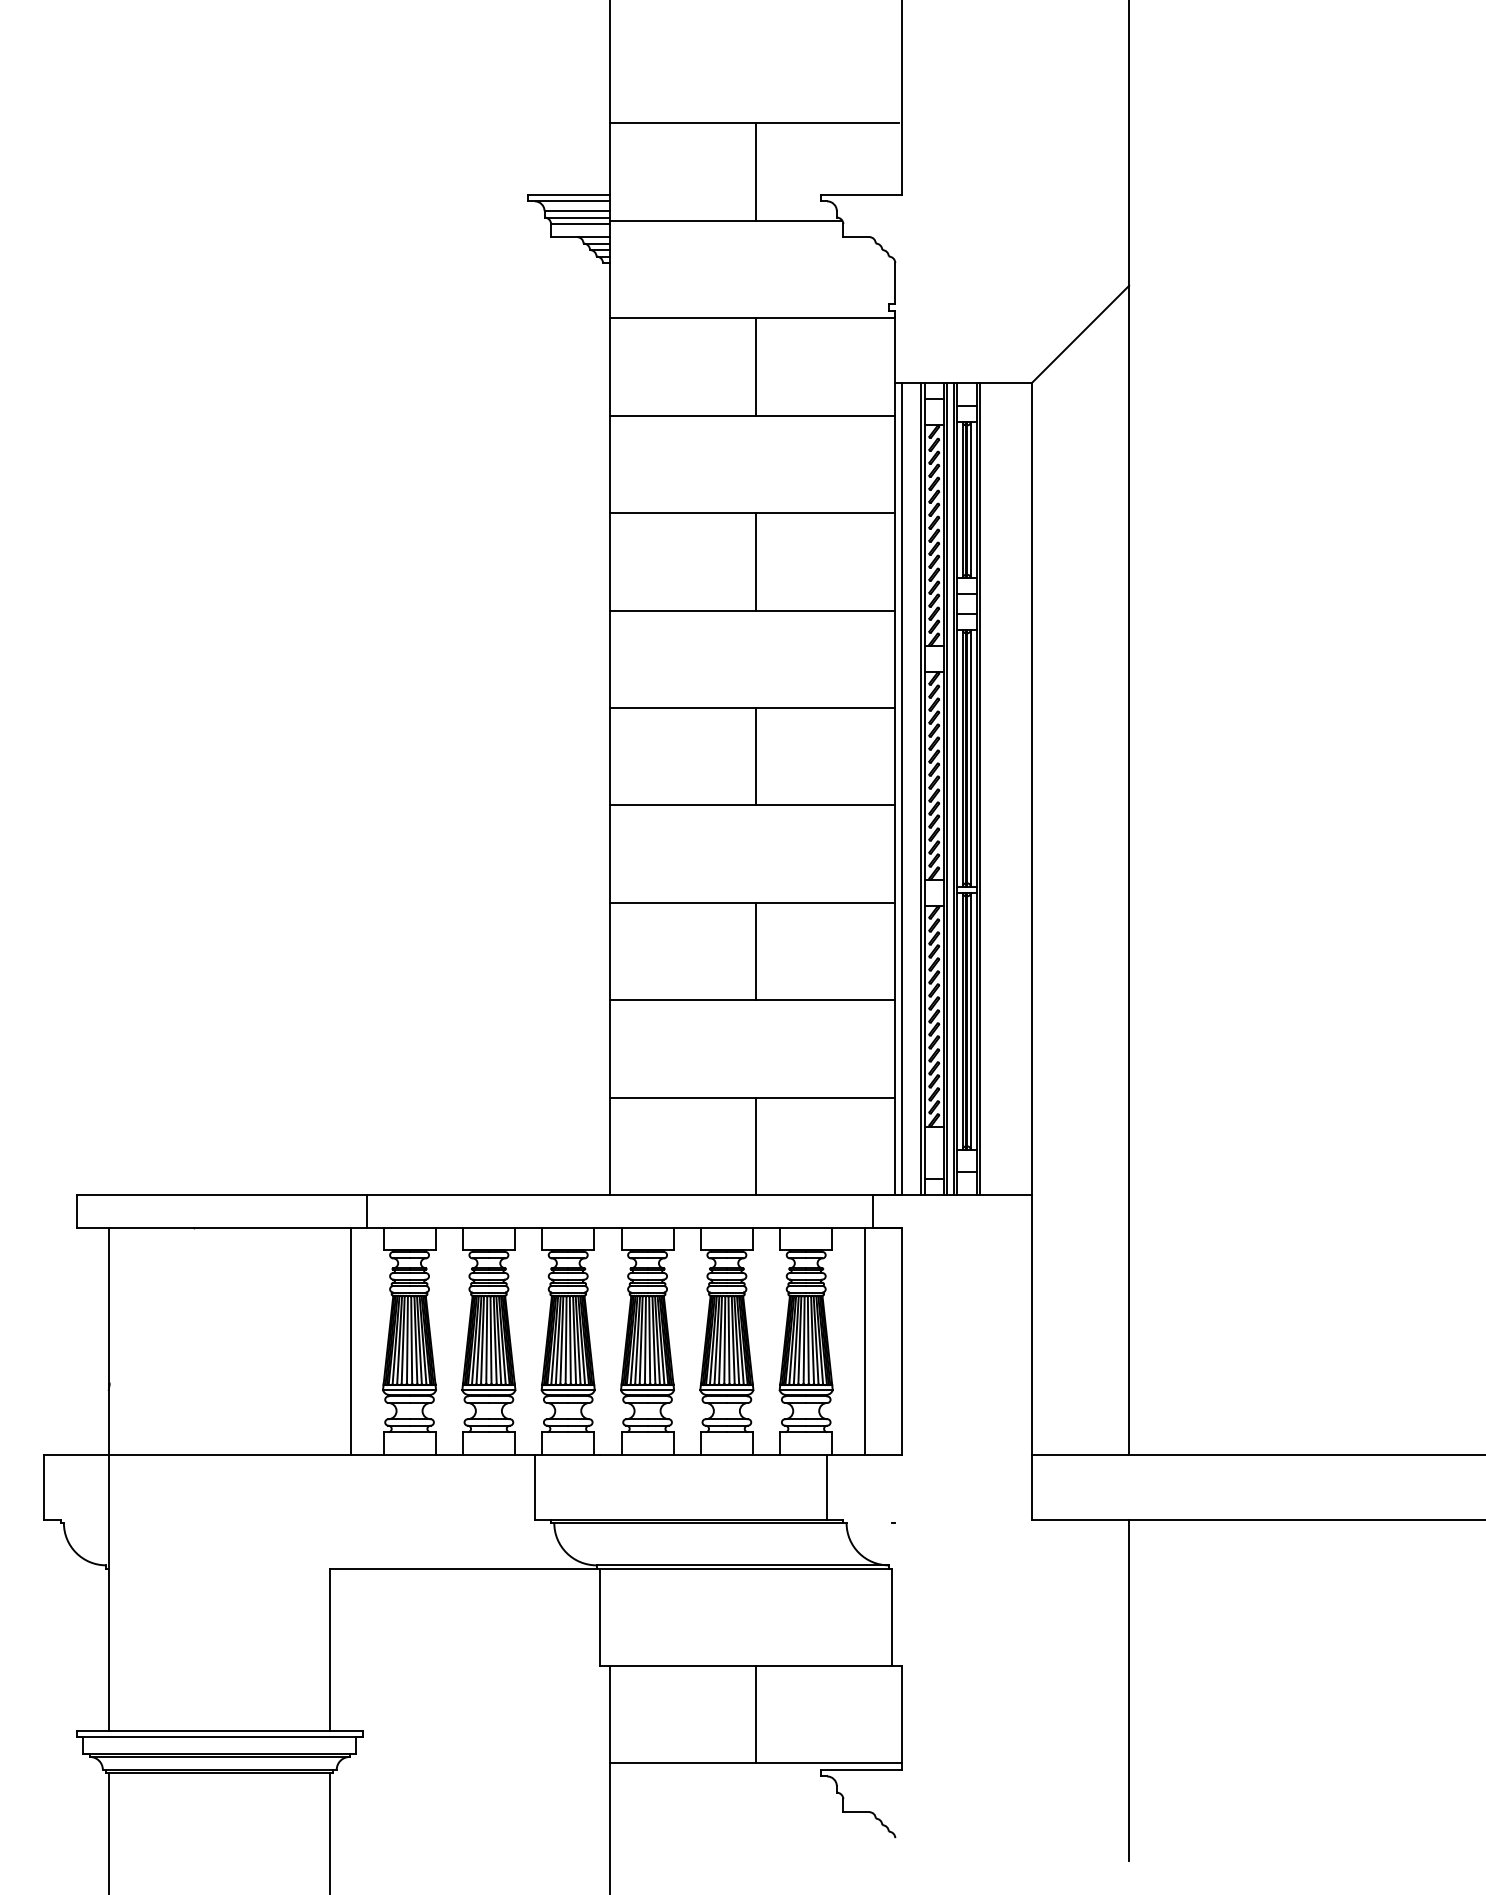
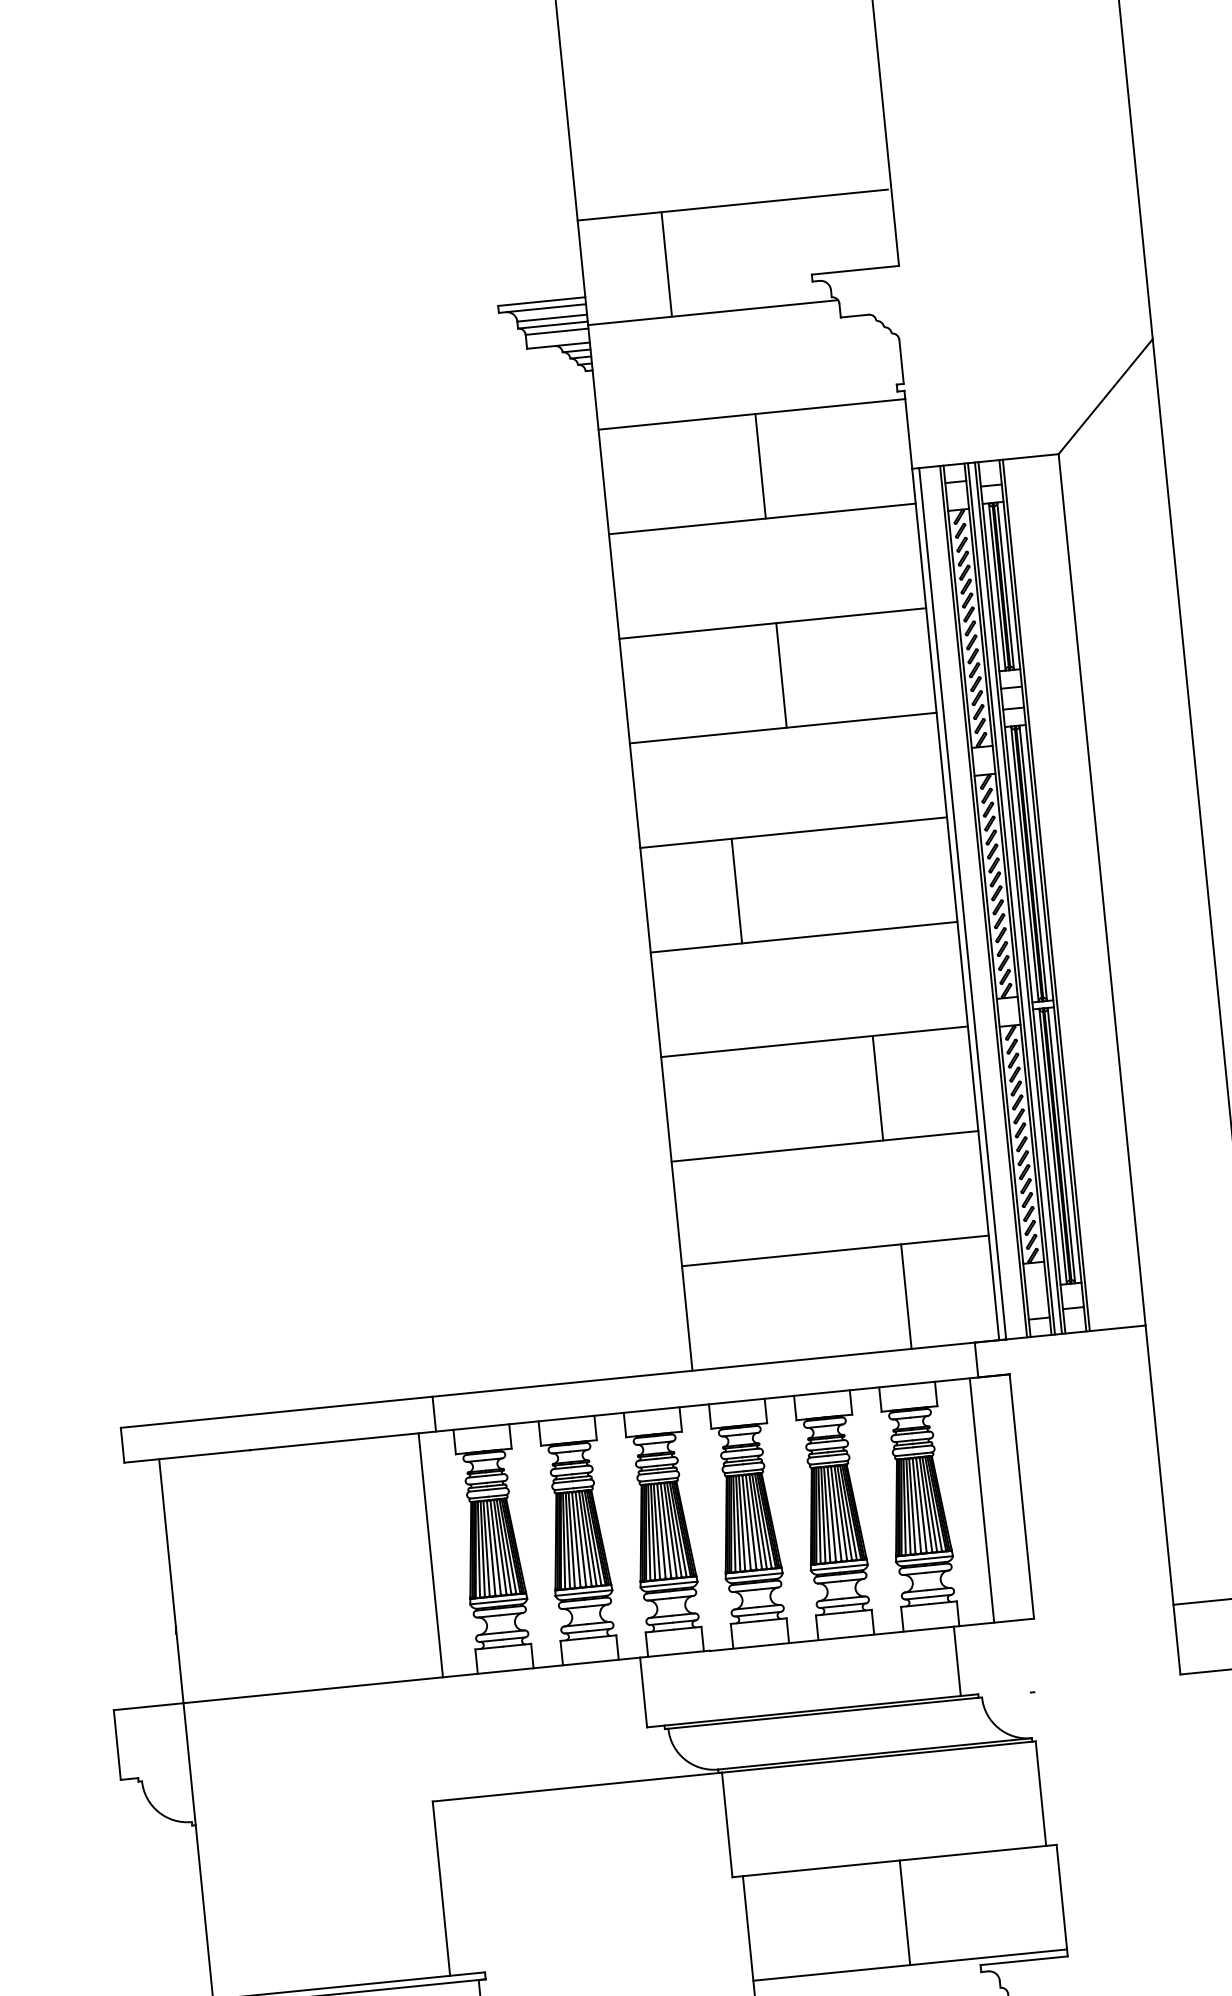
line: (755, 171) -> (666, 263), moved
line: (755, 756) -> (736, 890), moved
line: (755, 951) -> (877, 1088), moved
line: (755, 1146) -> (906, 1296), moved

